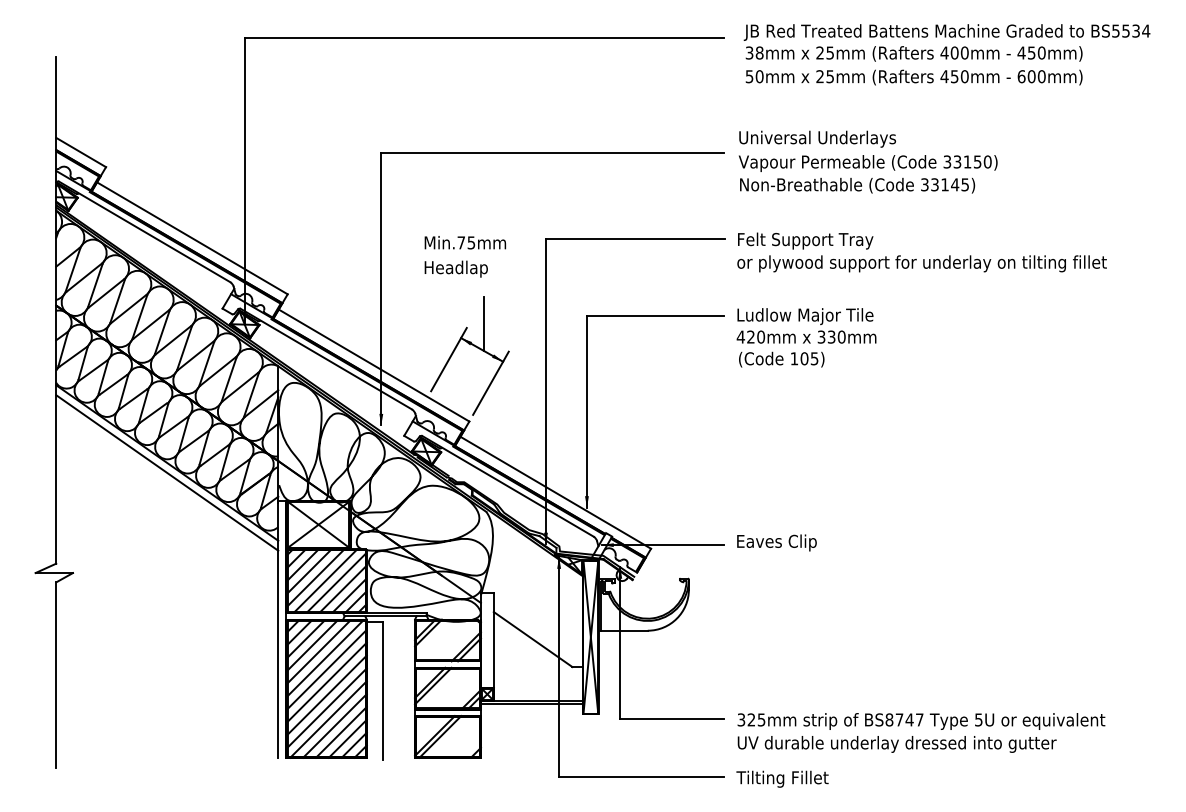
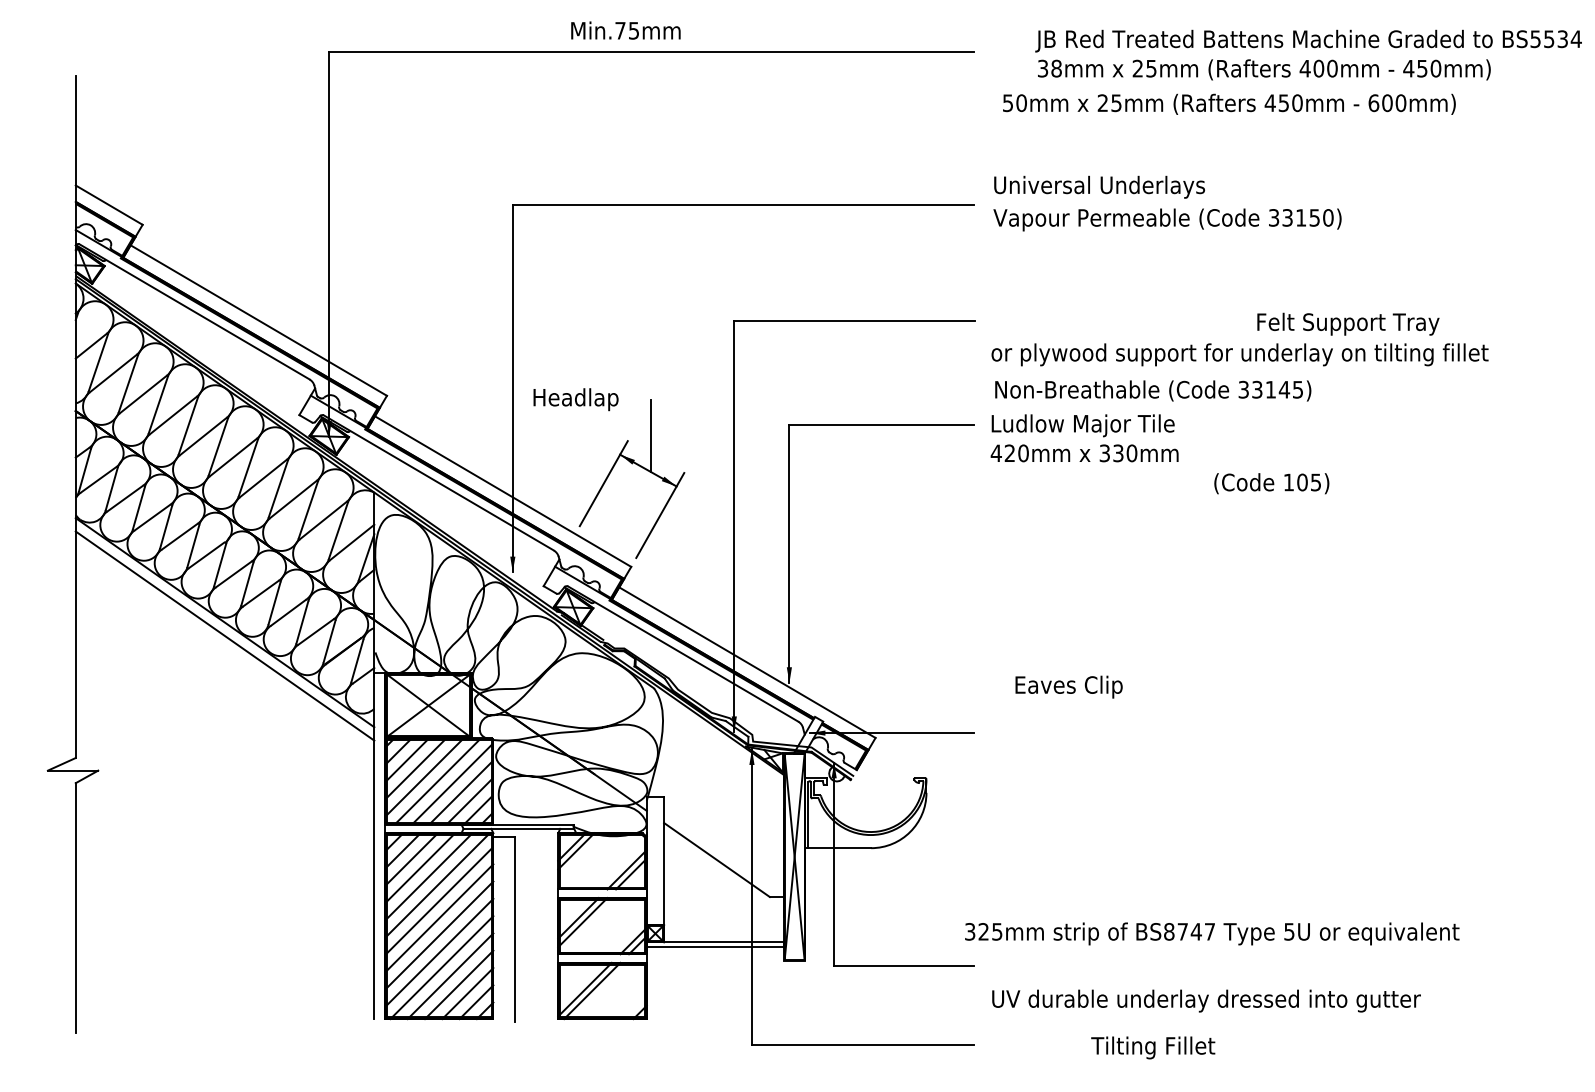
text: (946, 42) -> (1307, 54), moved
text: (857, 185) -> (1153, 390), moved
text: (805, 240) -> (1348, 323), moved
text: (465, 242) -> (626, 30), moved
text: (455, 268) -> (574, 398), moved
text: (781, 359) -> (1271, 483), moved
text: (776, 542) -> (1068, 686), moved
text: (921, 721) -> (1212, 933), moved
text: (782, 778) -> (1153, 1046), moved

